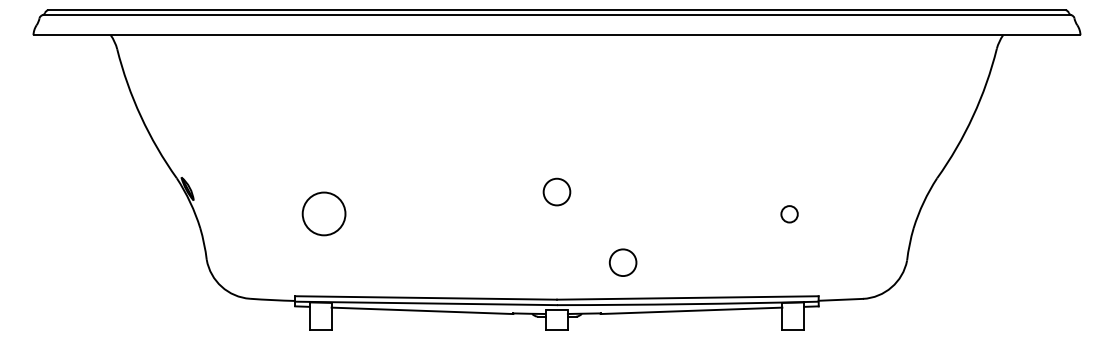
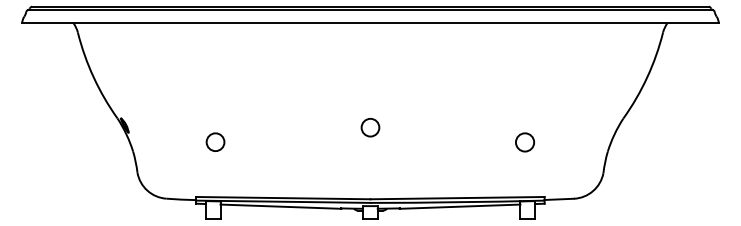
circle: (324, 214) -> (215, 142), size x0.62
circle: (789, 214) -> (525, 142), size x1.67
circle: (623, 262) -> (414, 174), removed

